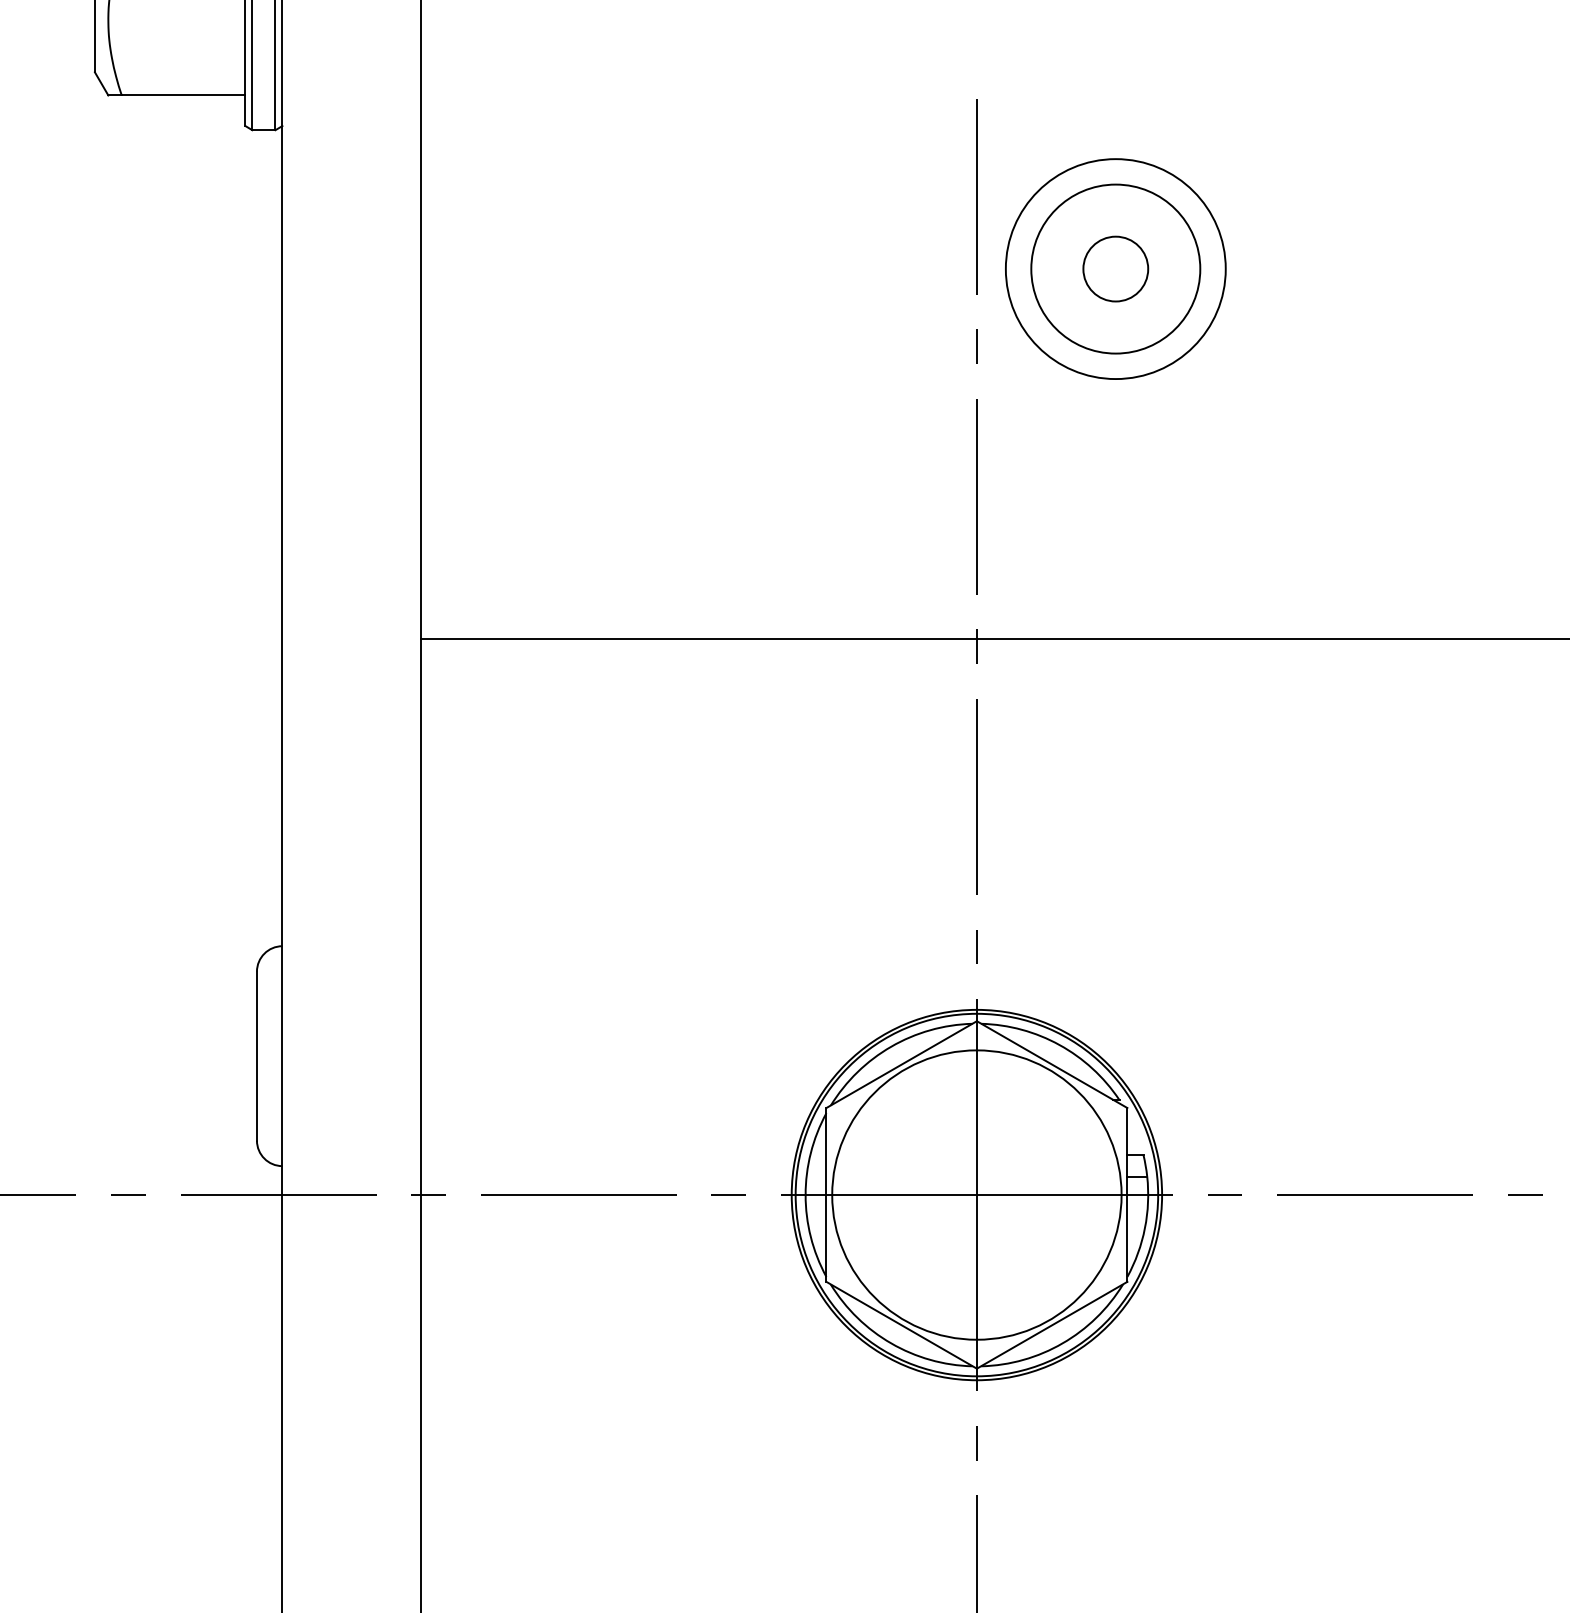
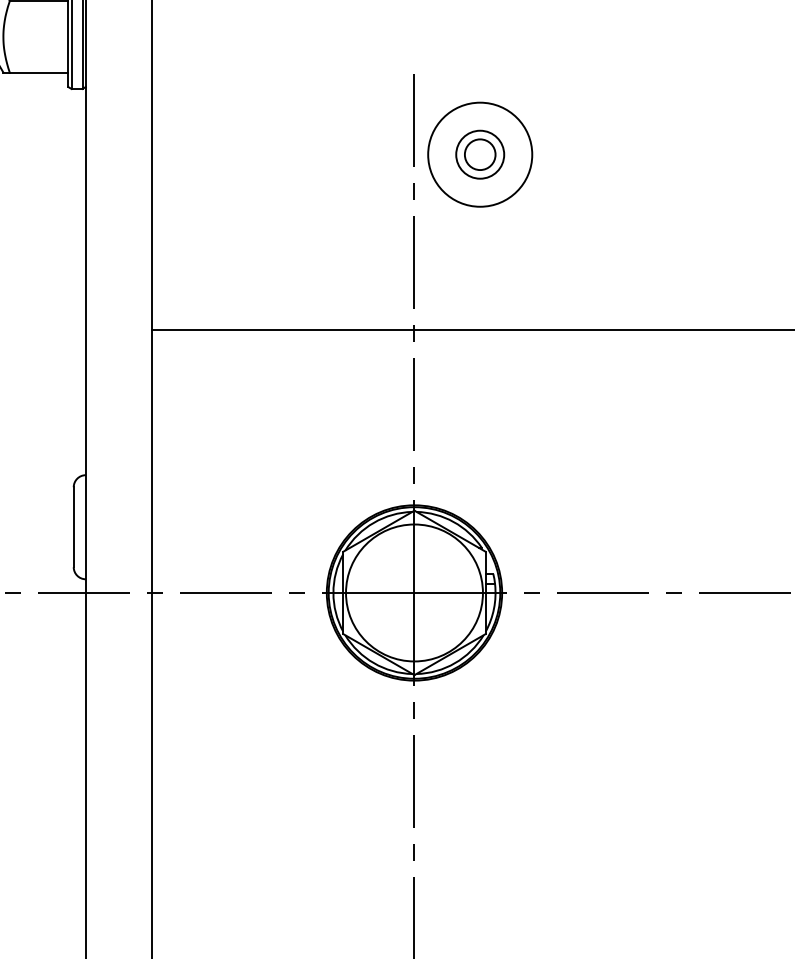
circle: (1116, 268) -> (480, 154), size x0.6

